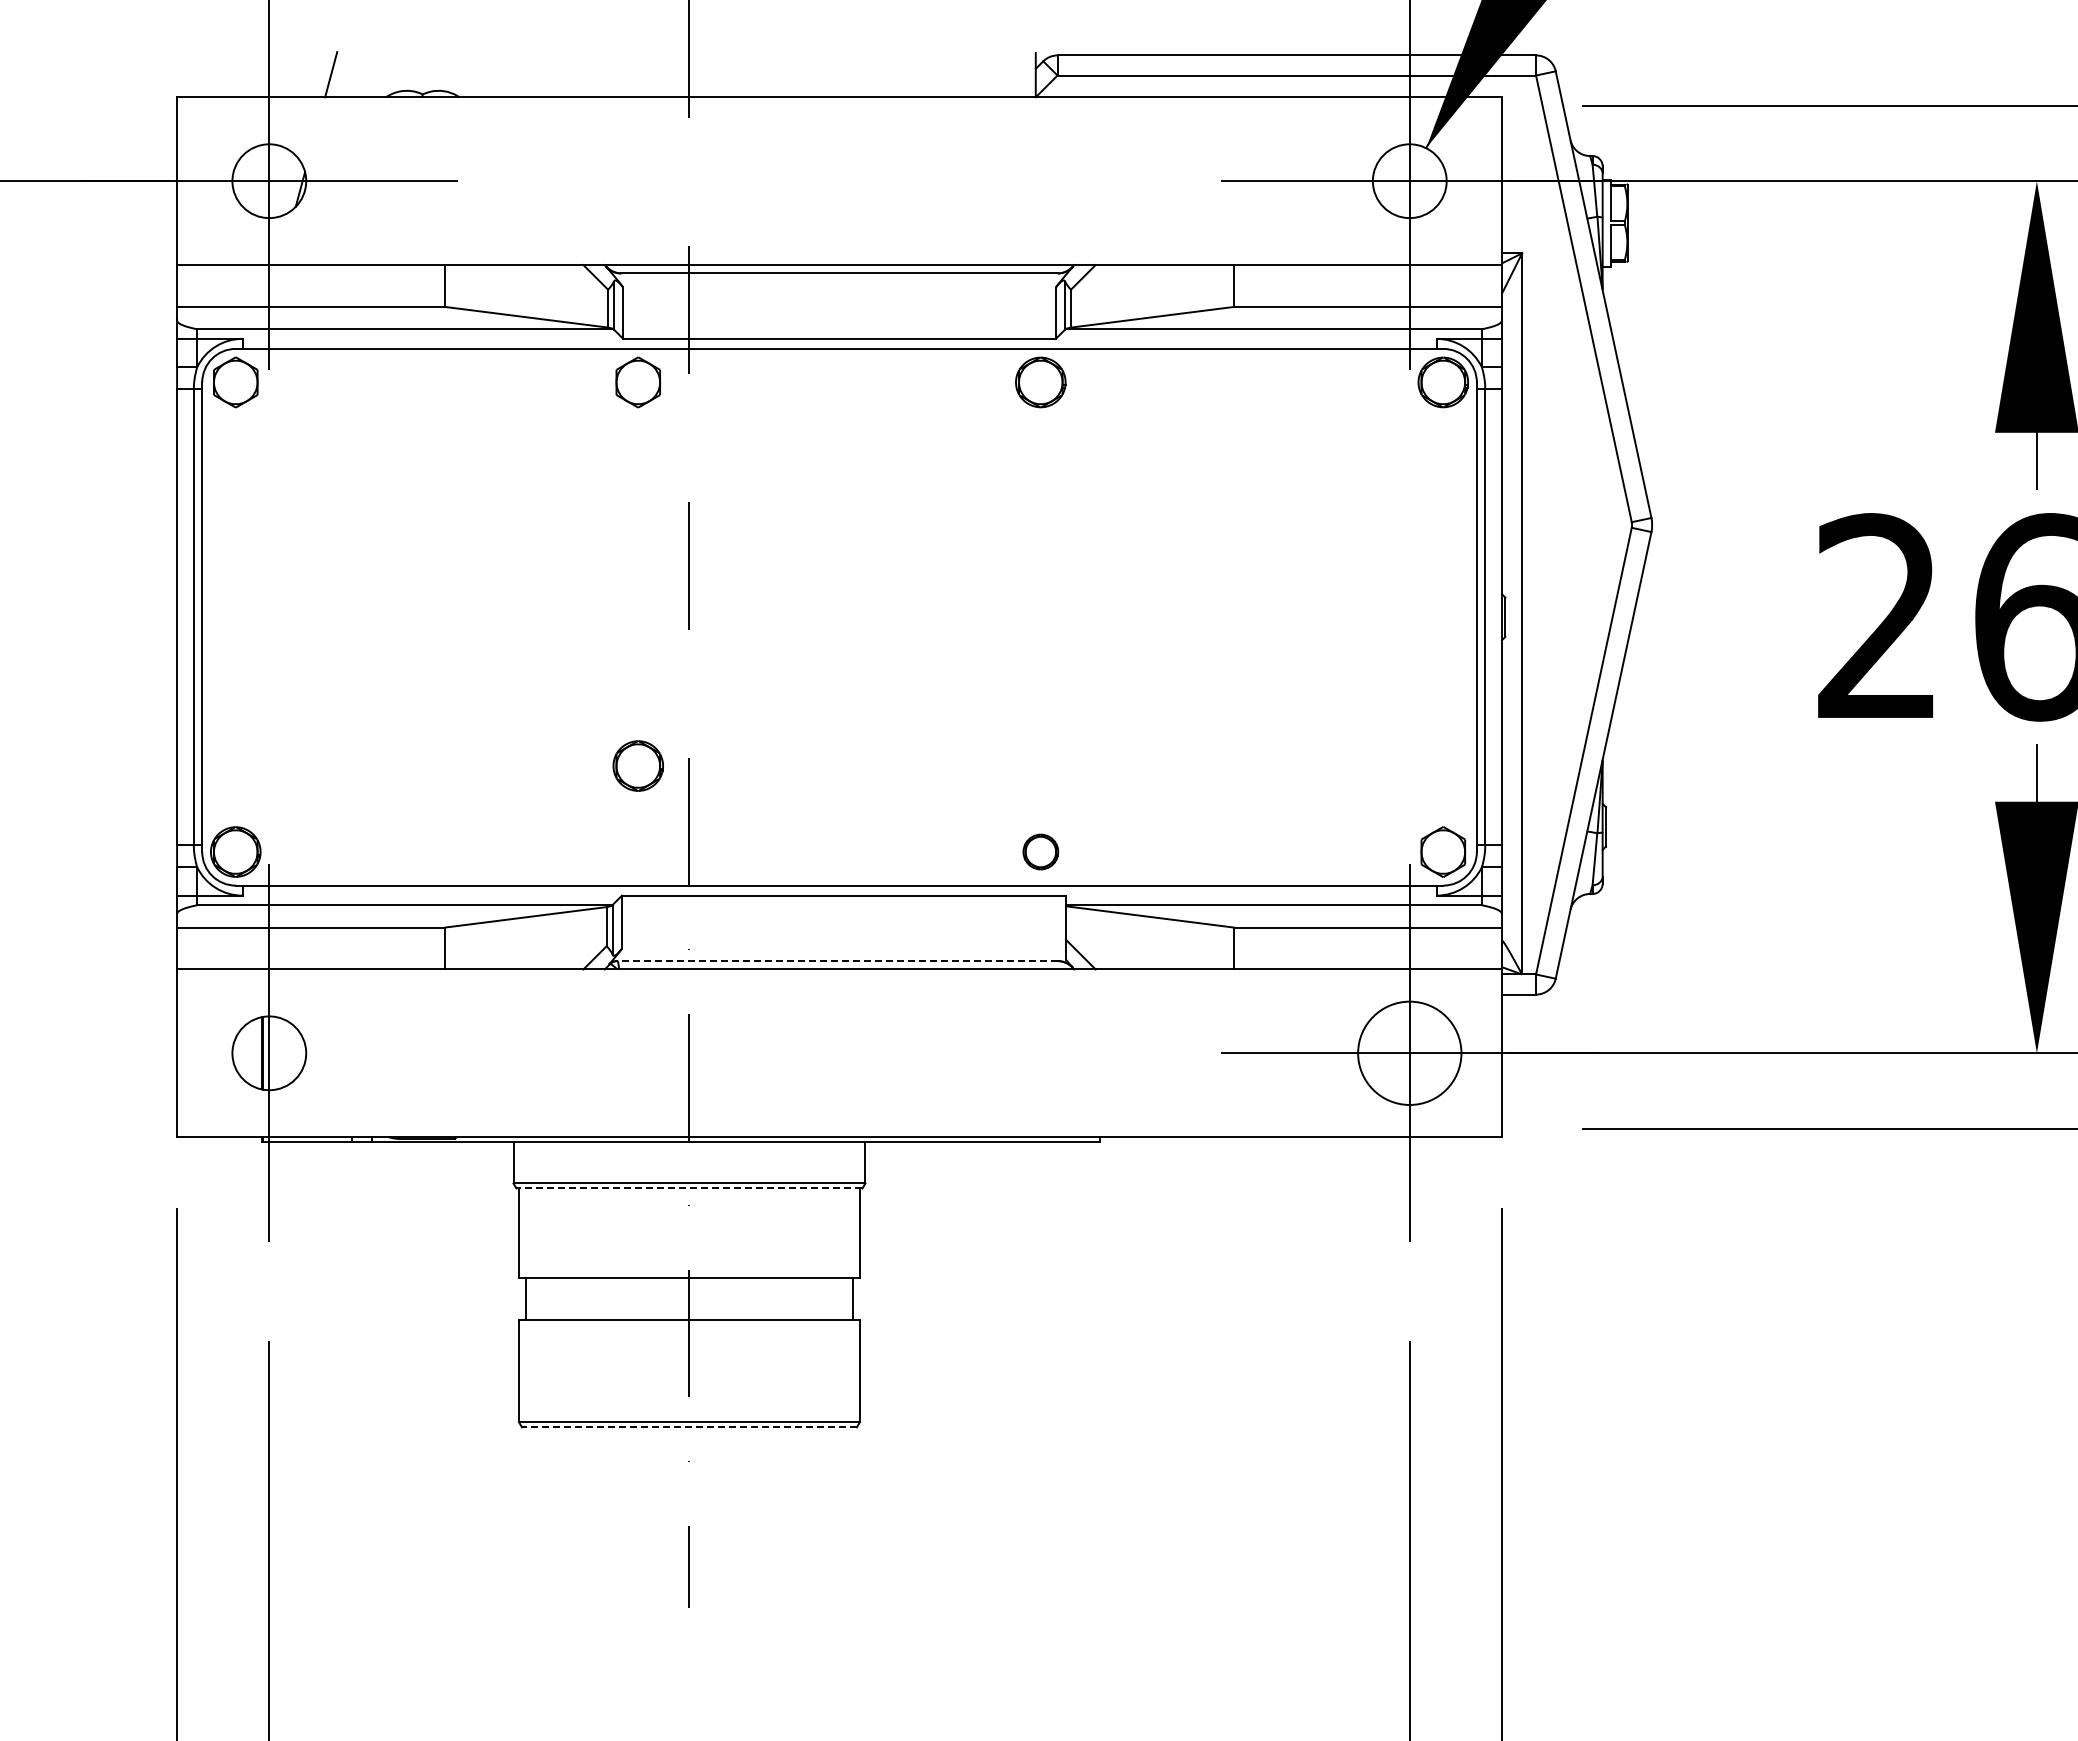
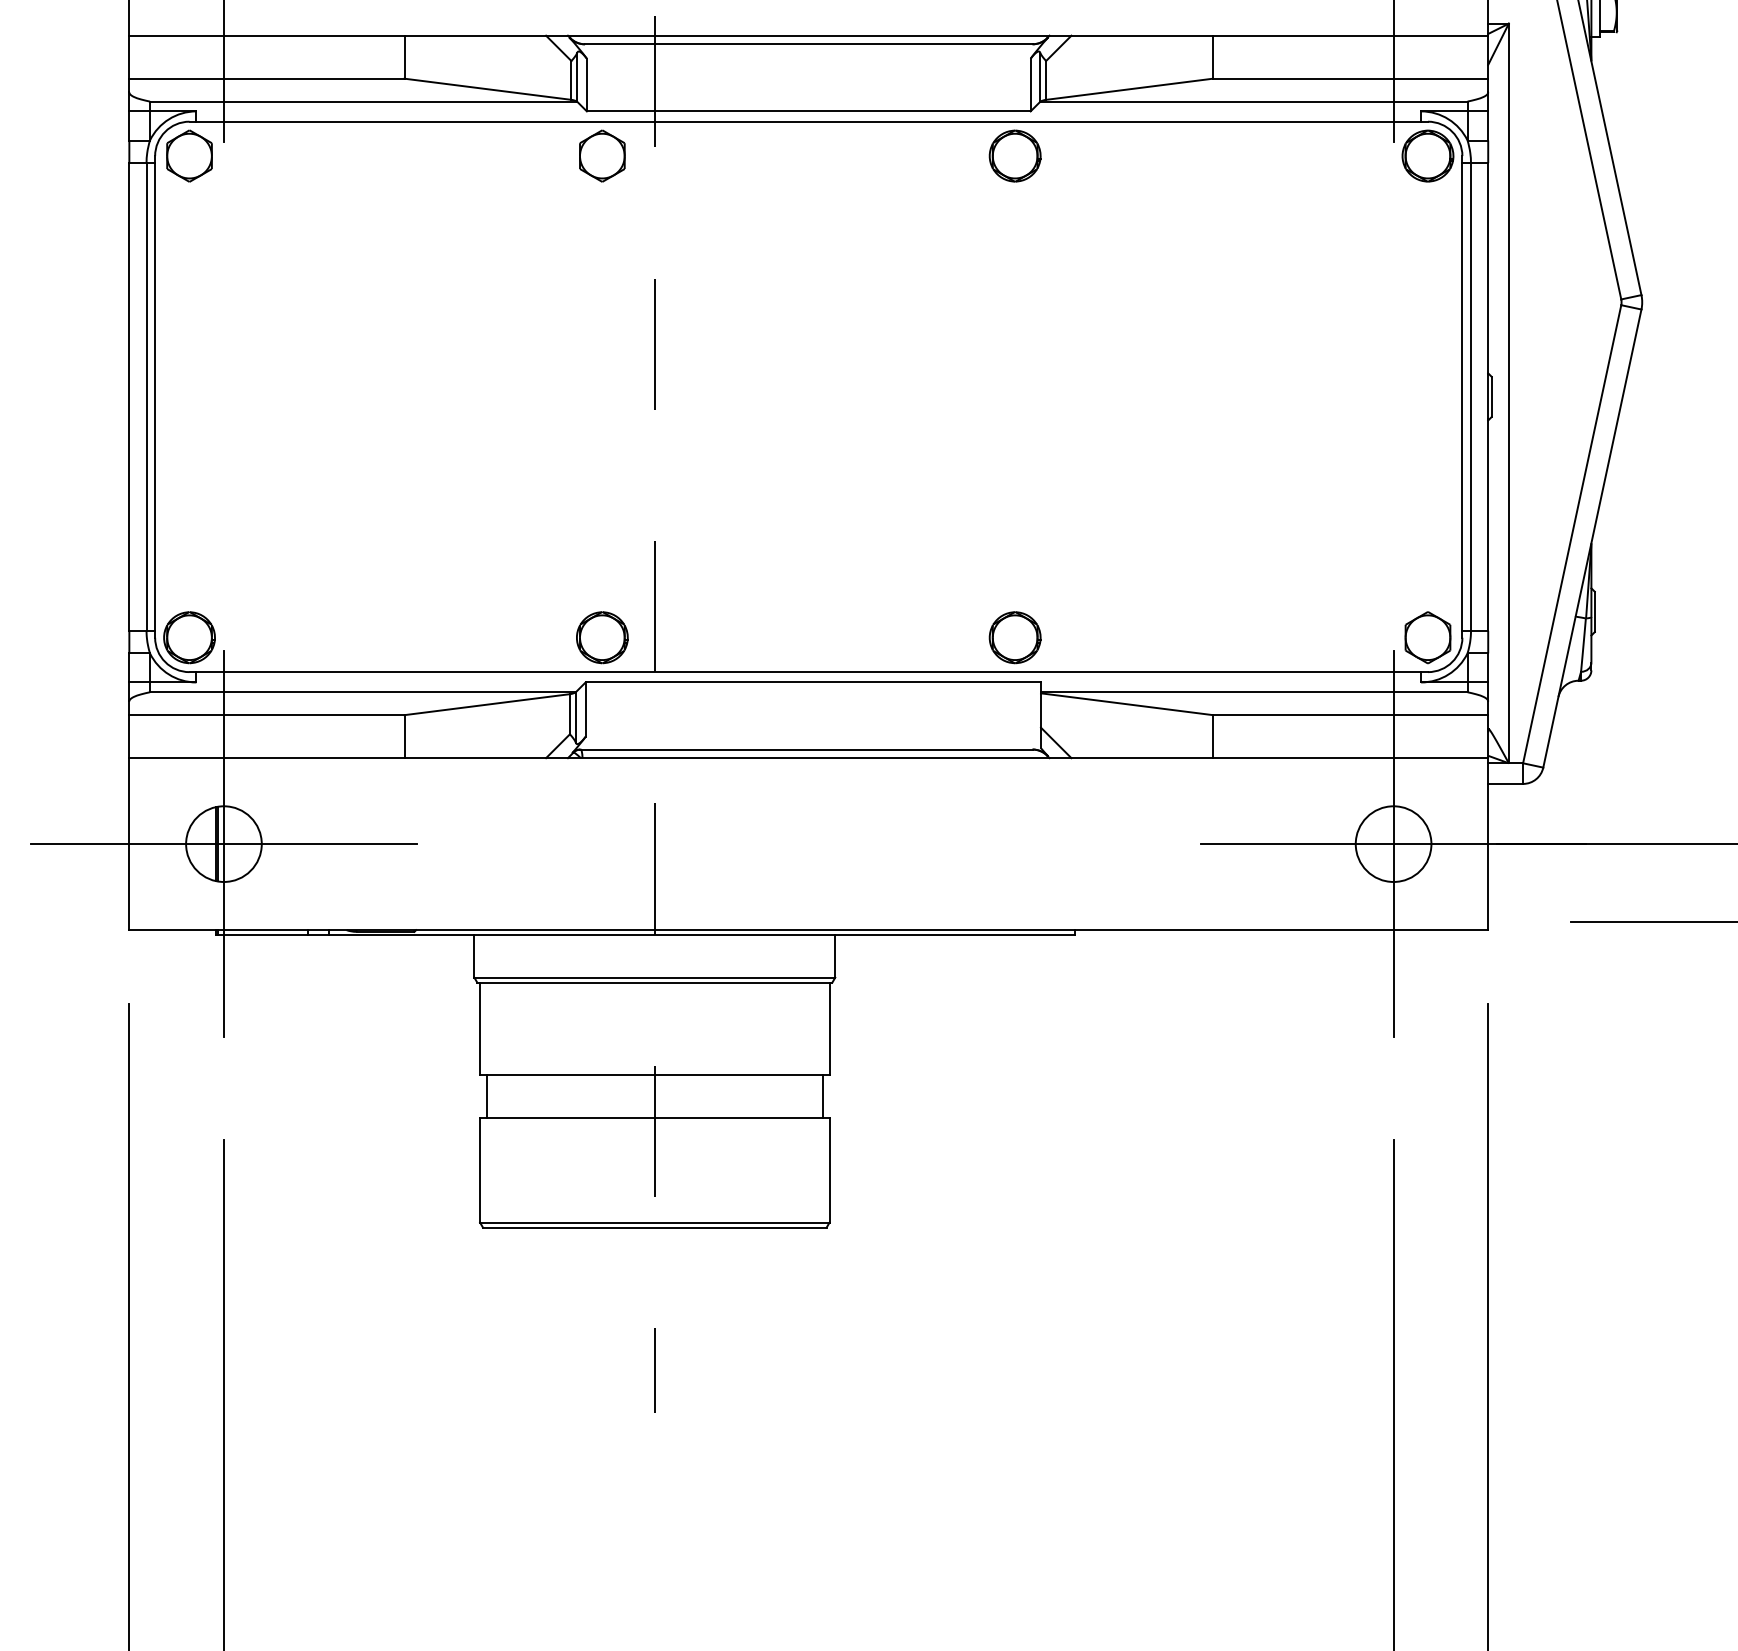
part: (637, 765) -> (601, 637), moved
part: (1040, 851) -> (1014, 637), size x1.43
line: (837, 961) -> (806, 749), dashed -> solid
line: (269, 1053) -> (224, 844), added
circle: (1409, 1053) -> (1393, 844), size x0.71
line: (688, 1188) -> (653, 982), dashed -> solid
line: (688, 1427) -> (653, 1227), dashed -> solid

